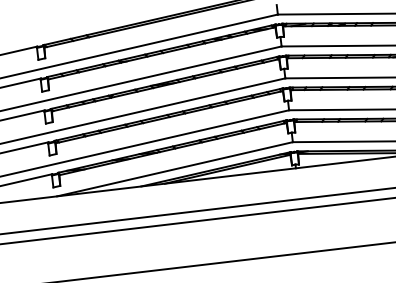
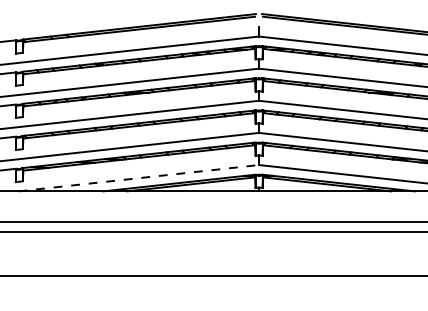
line: (174, 169) -> (138, 178), solid -> dashed

